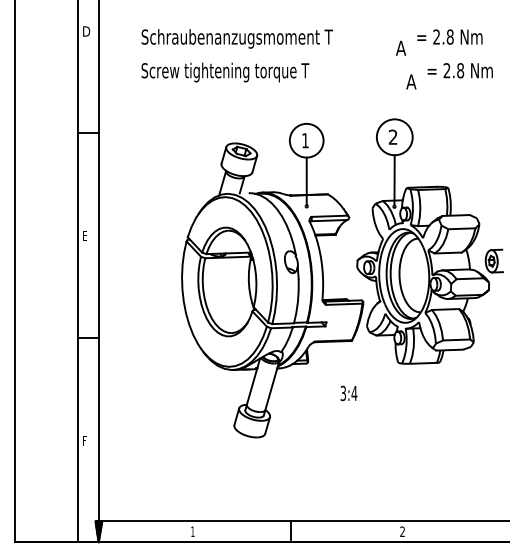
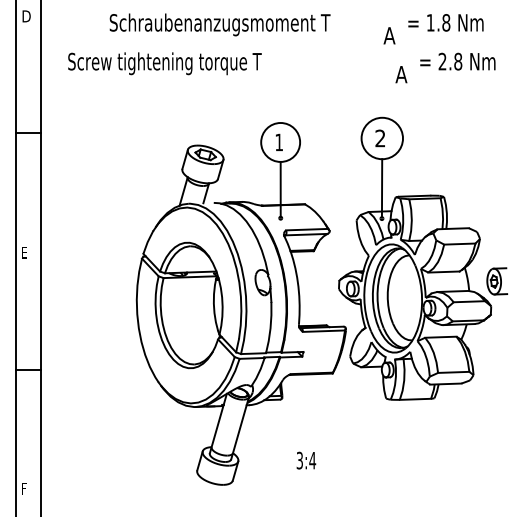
text: (436, 36) -> (430, 22), 2.8 -> 1.8
text: (236, 38) -> (219, 24), moved
text: (225, 72) -> (165, 63), moved
text: (348, 393) -> (305, 460), moved

